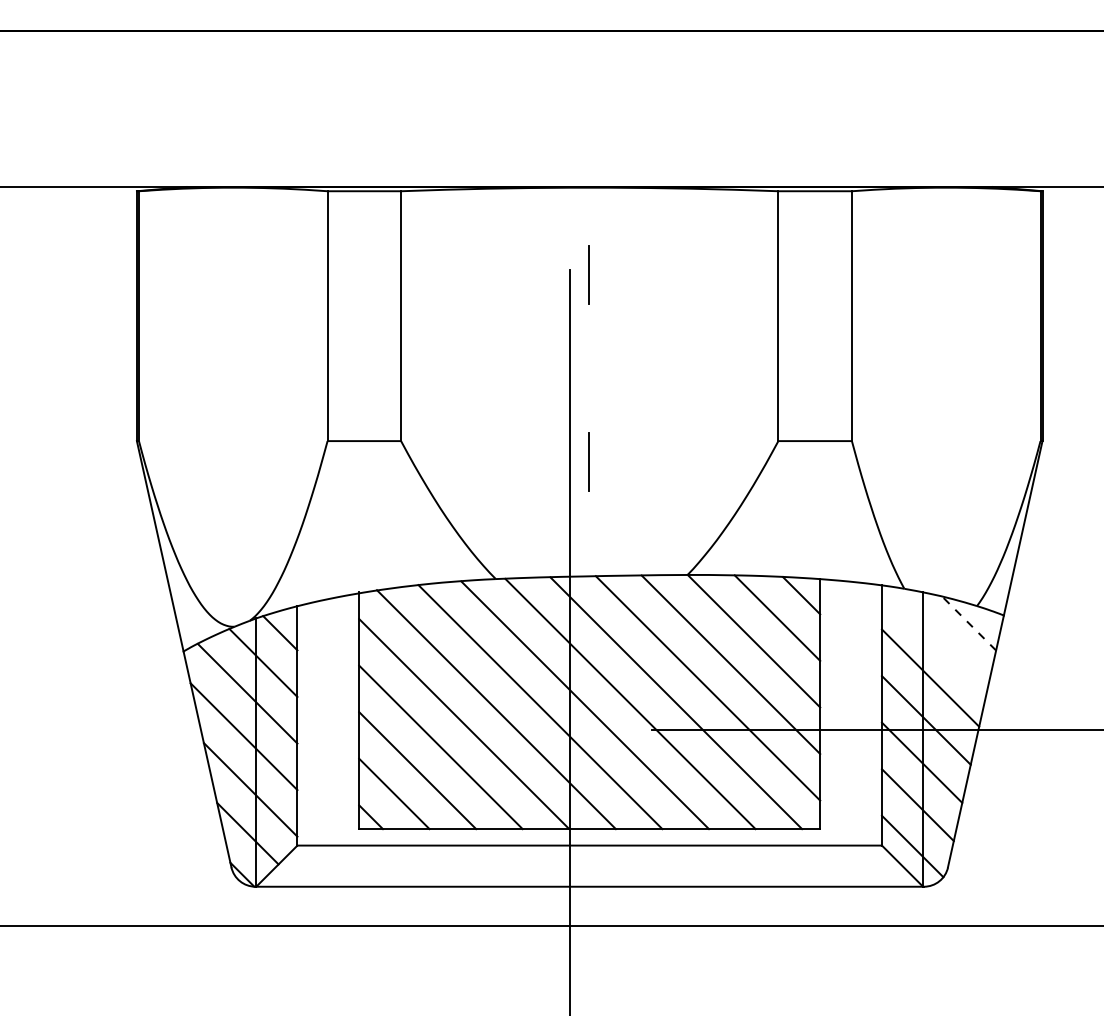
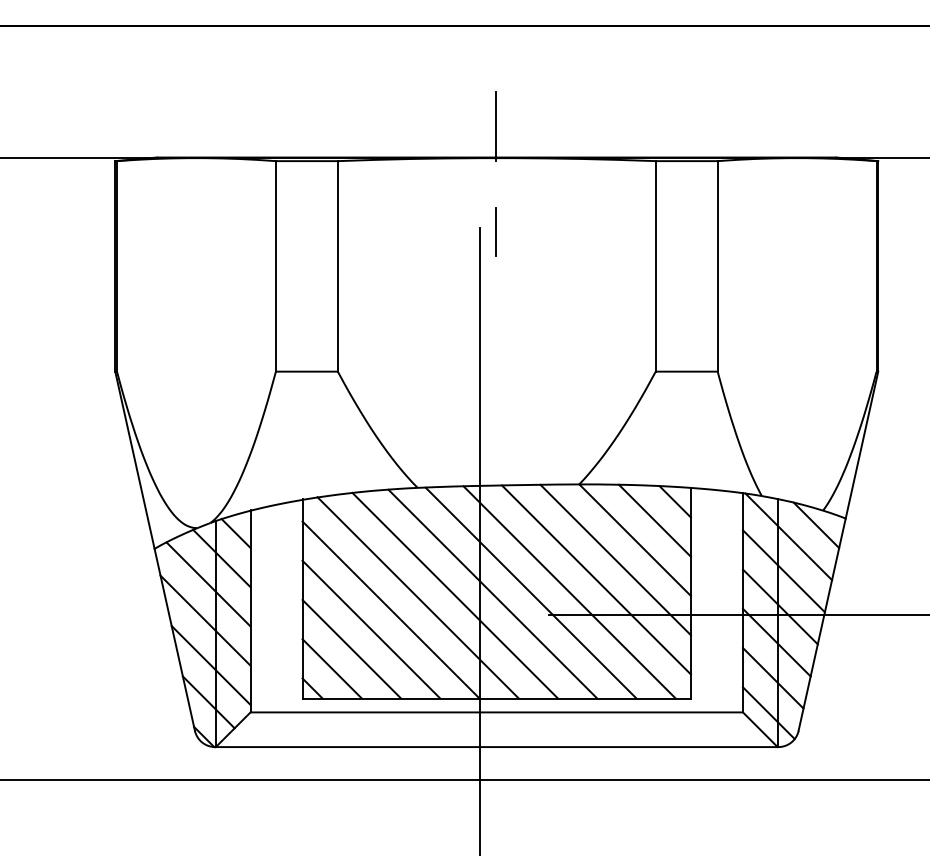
line: (589, 149) -> (496, 125), added
line: (588, 461) -> (495, 388), removed
line: (968, 623) -> (815, 525), dashed -> solid
line: (935, 636) -> (788, 536), added

